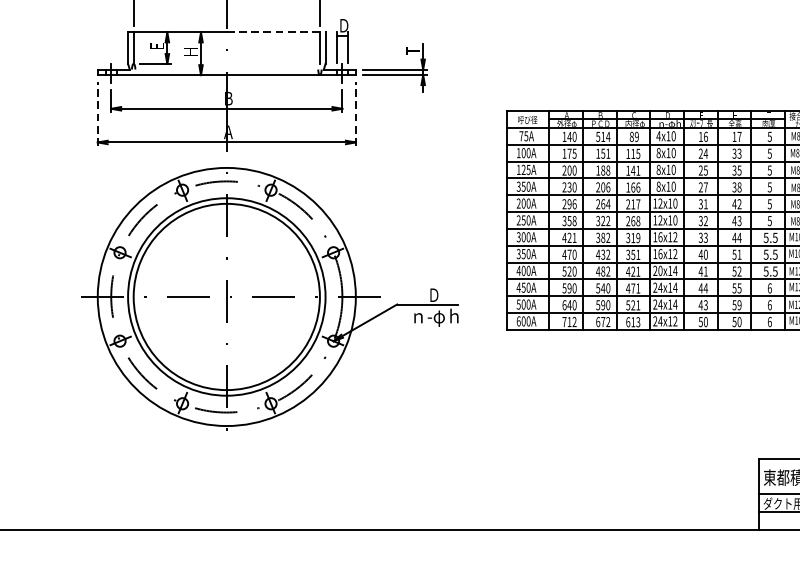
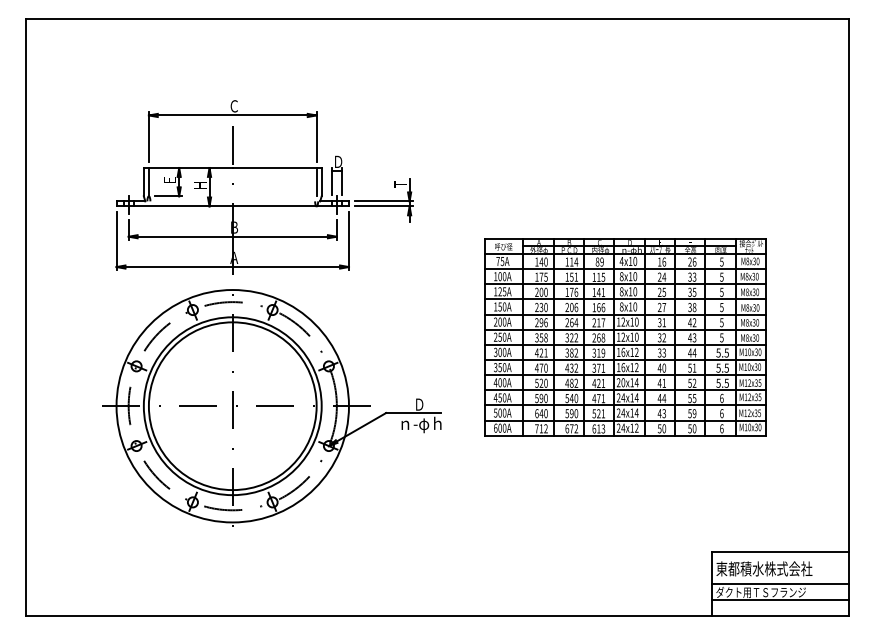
line: (276, 33) -> (277, 168), dashed -> solid
line: (97, 114) -> (116, 241), dashed -> solid
line: (355, 114) -> (348, 241), dashed -> solid
text: (598, 136) -> (567, 261), 514 -> 114
text: (737, 136) -> (692, 261), 17 -> 26
text: (606, 169) -> (574, 291), 188 -> 176
text: (518, 186) -> (495, 306), 350A -> 150A
text: (632, 253) -> (598, 367), 351 -> 371

